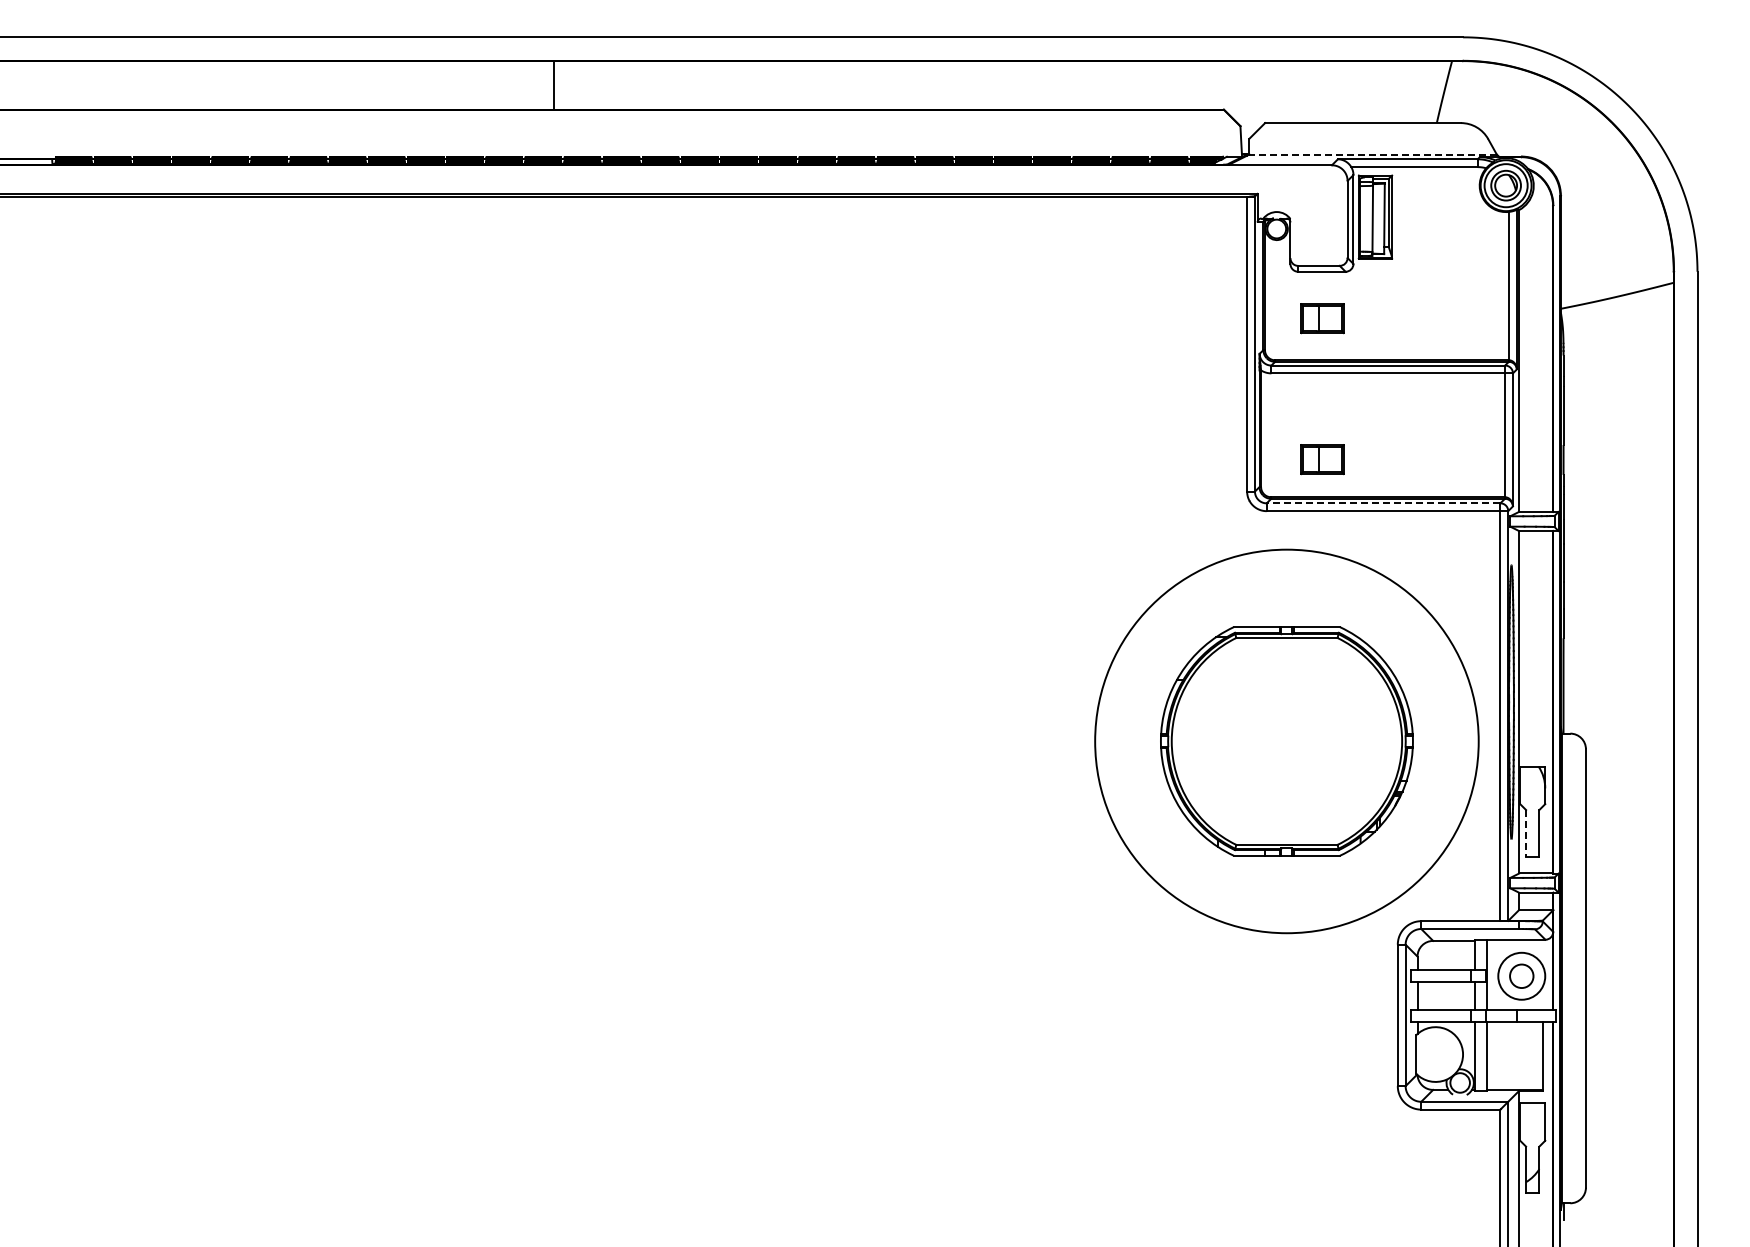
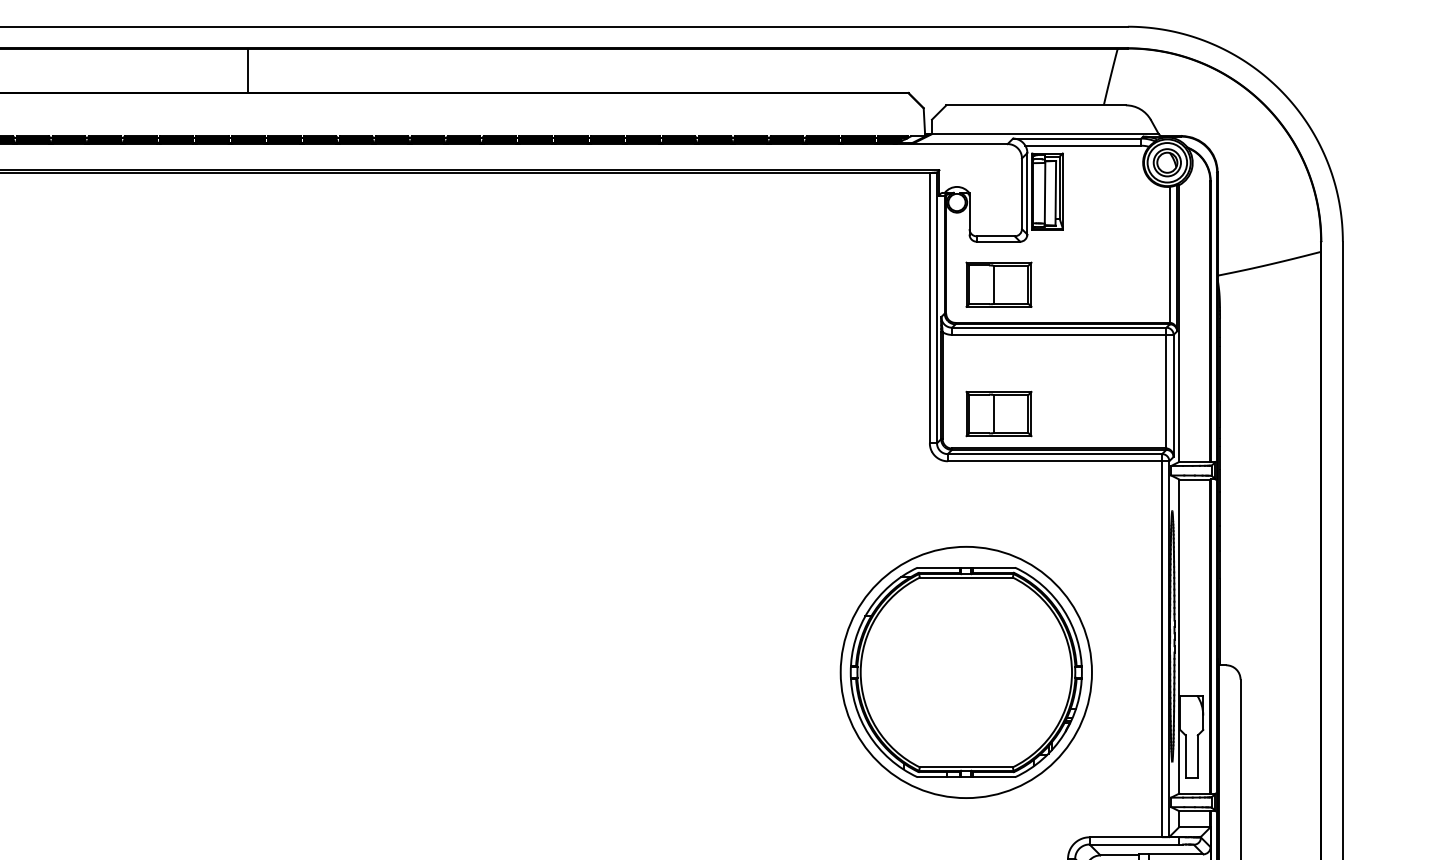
line: (554, 85) -> (248, 70), moved
line: (1373, 154) -> (1045, 134), dashed -> solid
part: (1322, 318) -> (998, 284), size x1.67
part: (1322, 459) -> (998, 413), size x1.67
line: (1383, 503) -> (1054, 454), dashed -> solid
circle: (1286, 741) -> (965, 672), size x0.71
line: (1526, 833) -> (1186, 756), dashed -> solid

